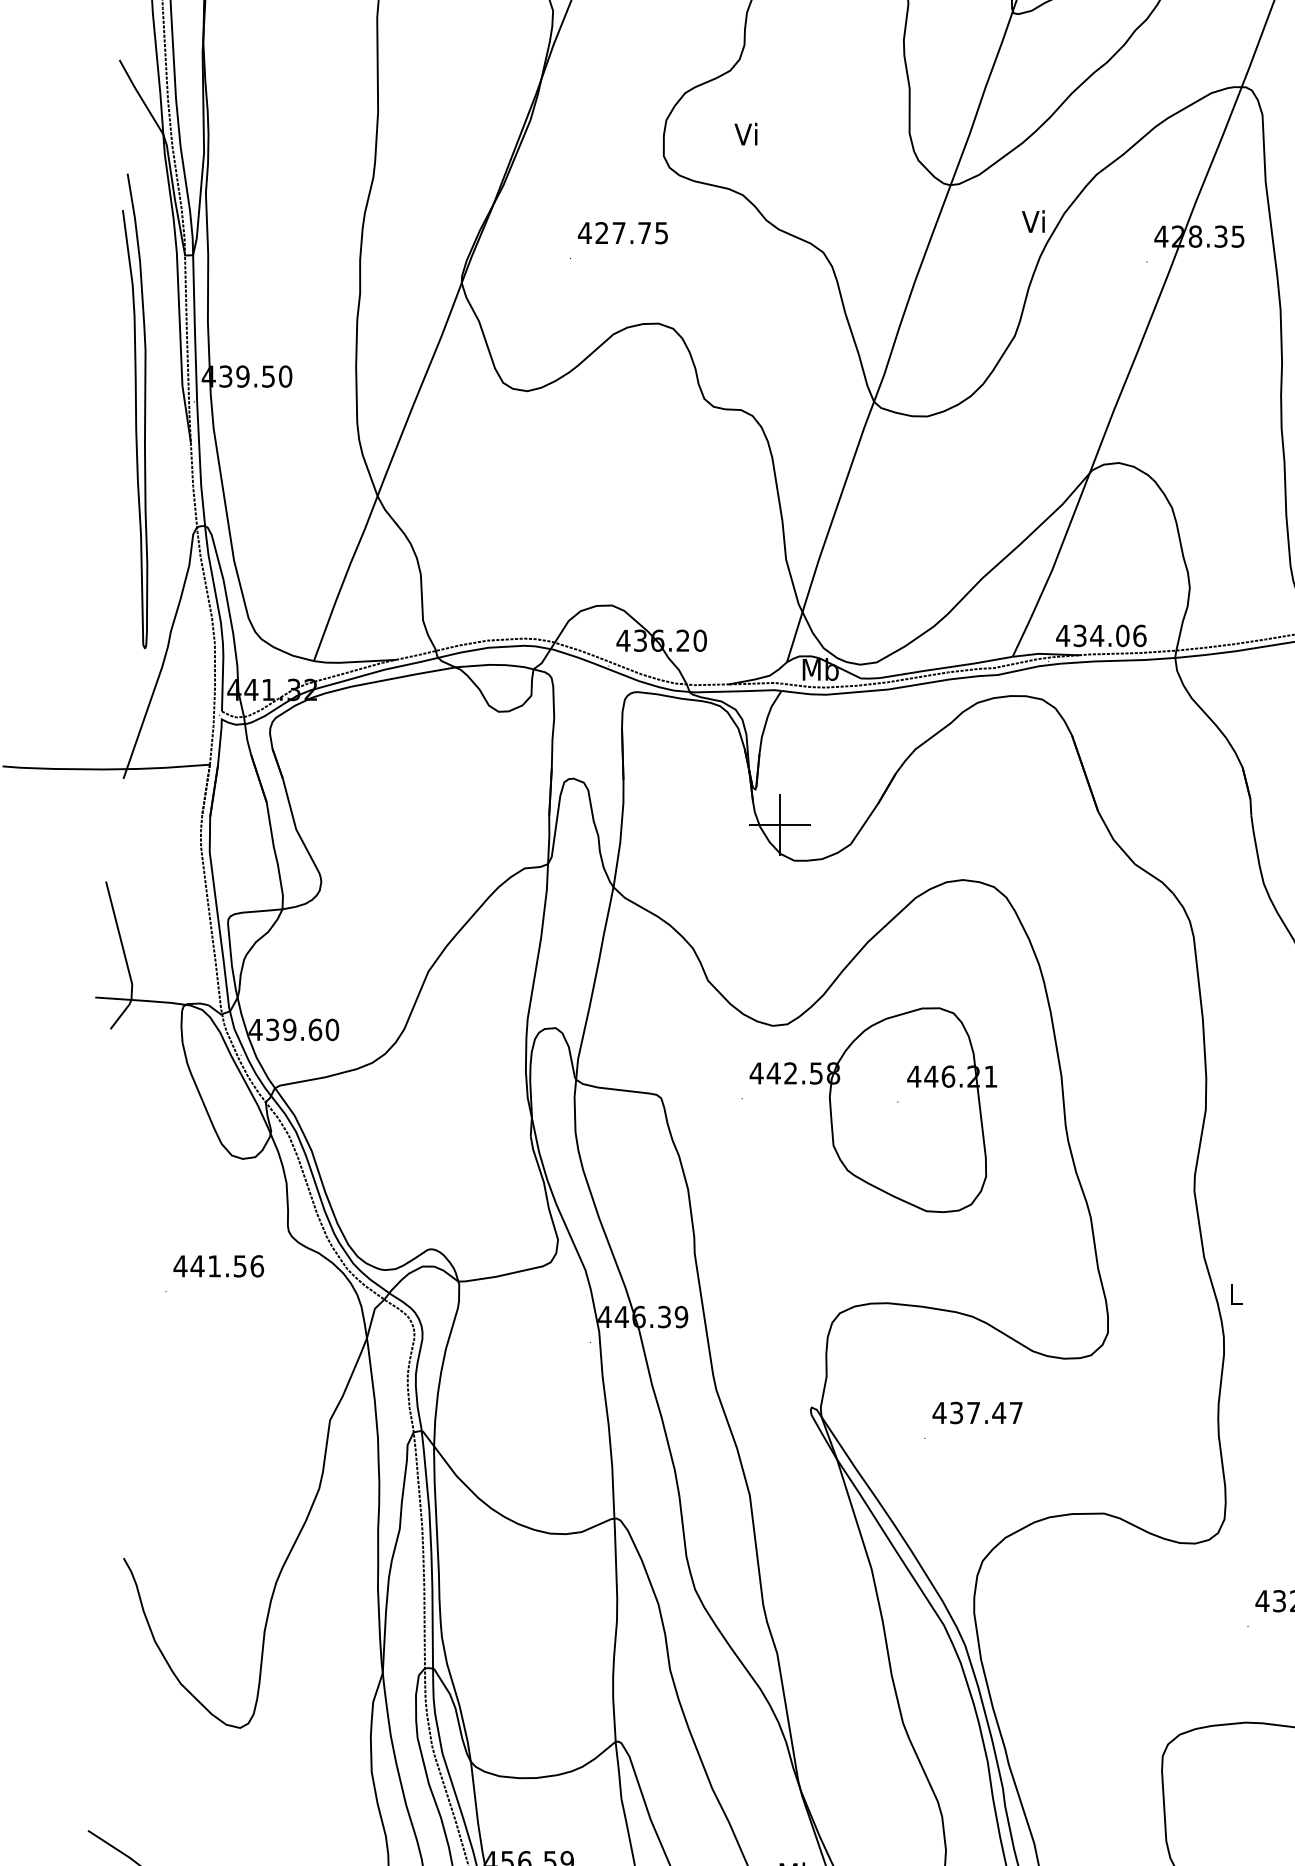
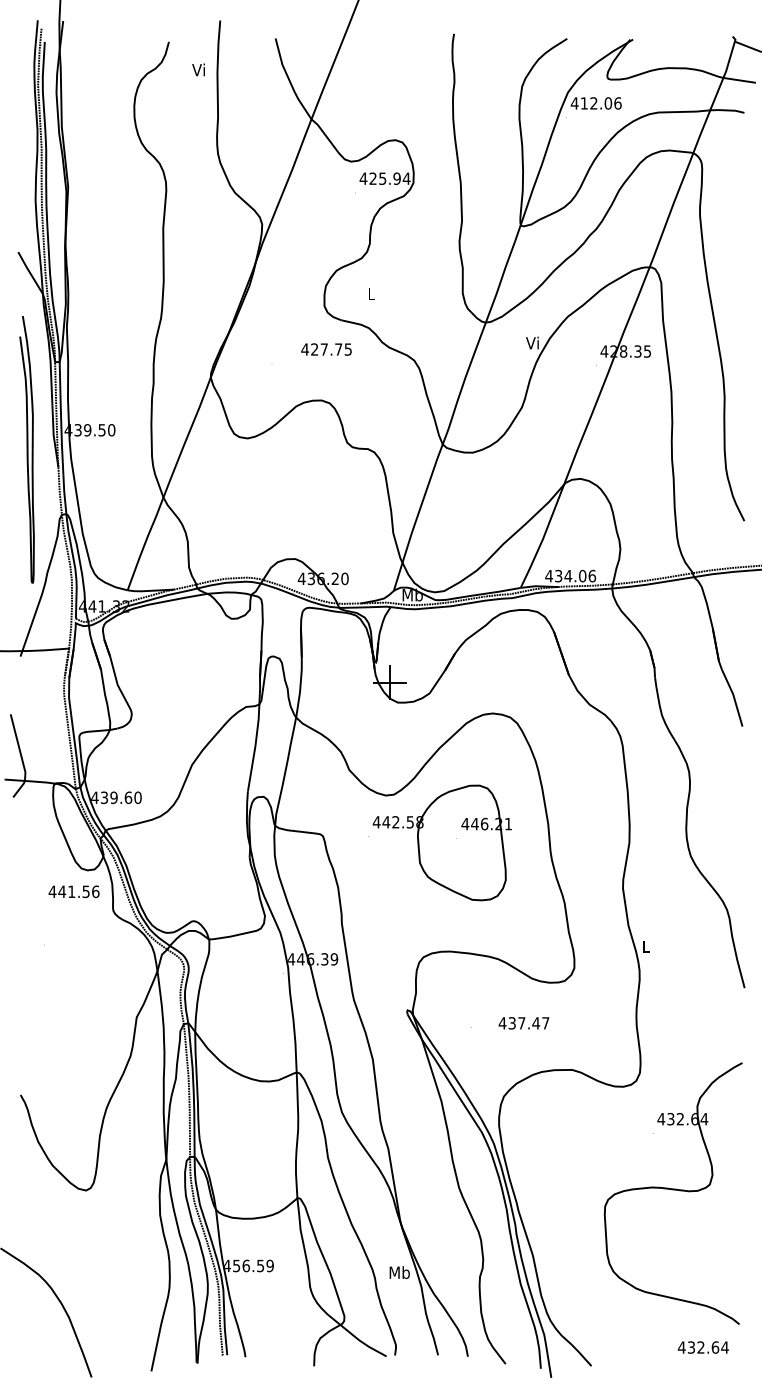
text: (745, 133) -> (370, 293), Vi -> L
text: (622, 233) -> (326, 349), moved
text: (217, 1265) -> (73, 891), moved
text: (976, 1413) -> (523, 1023), moved

